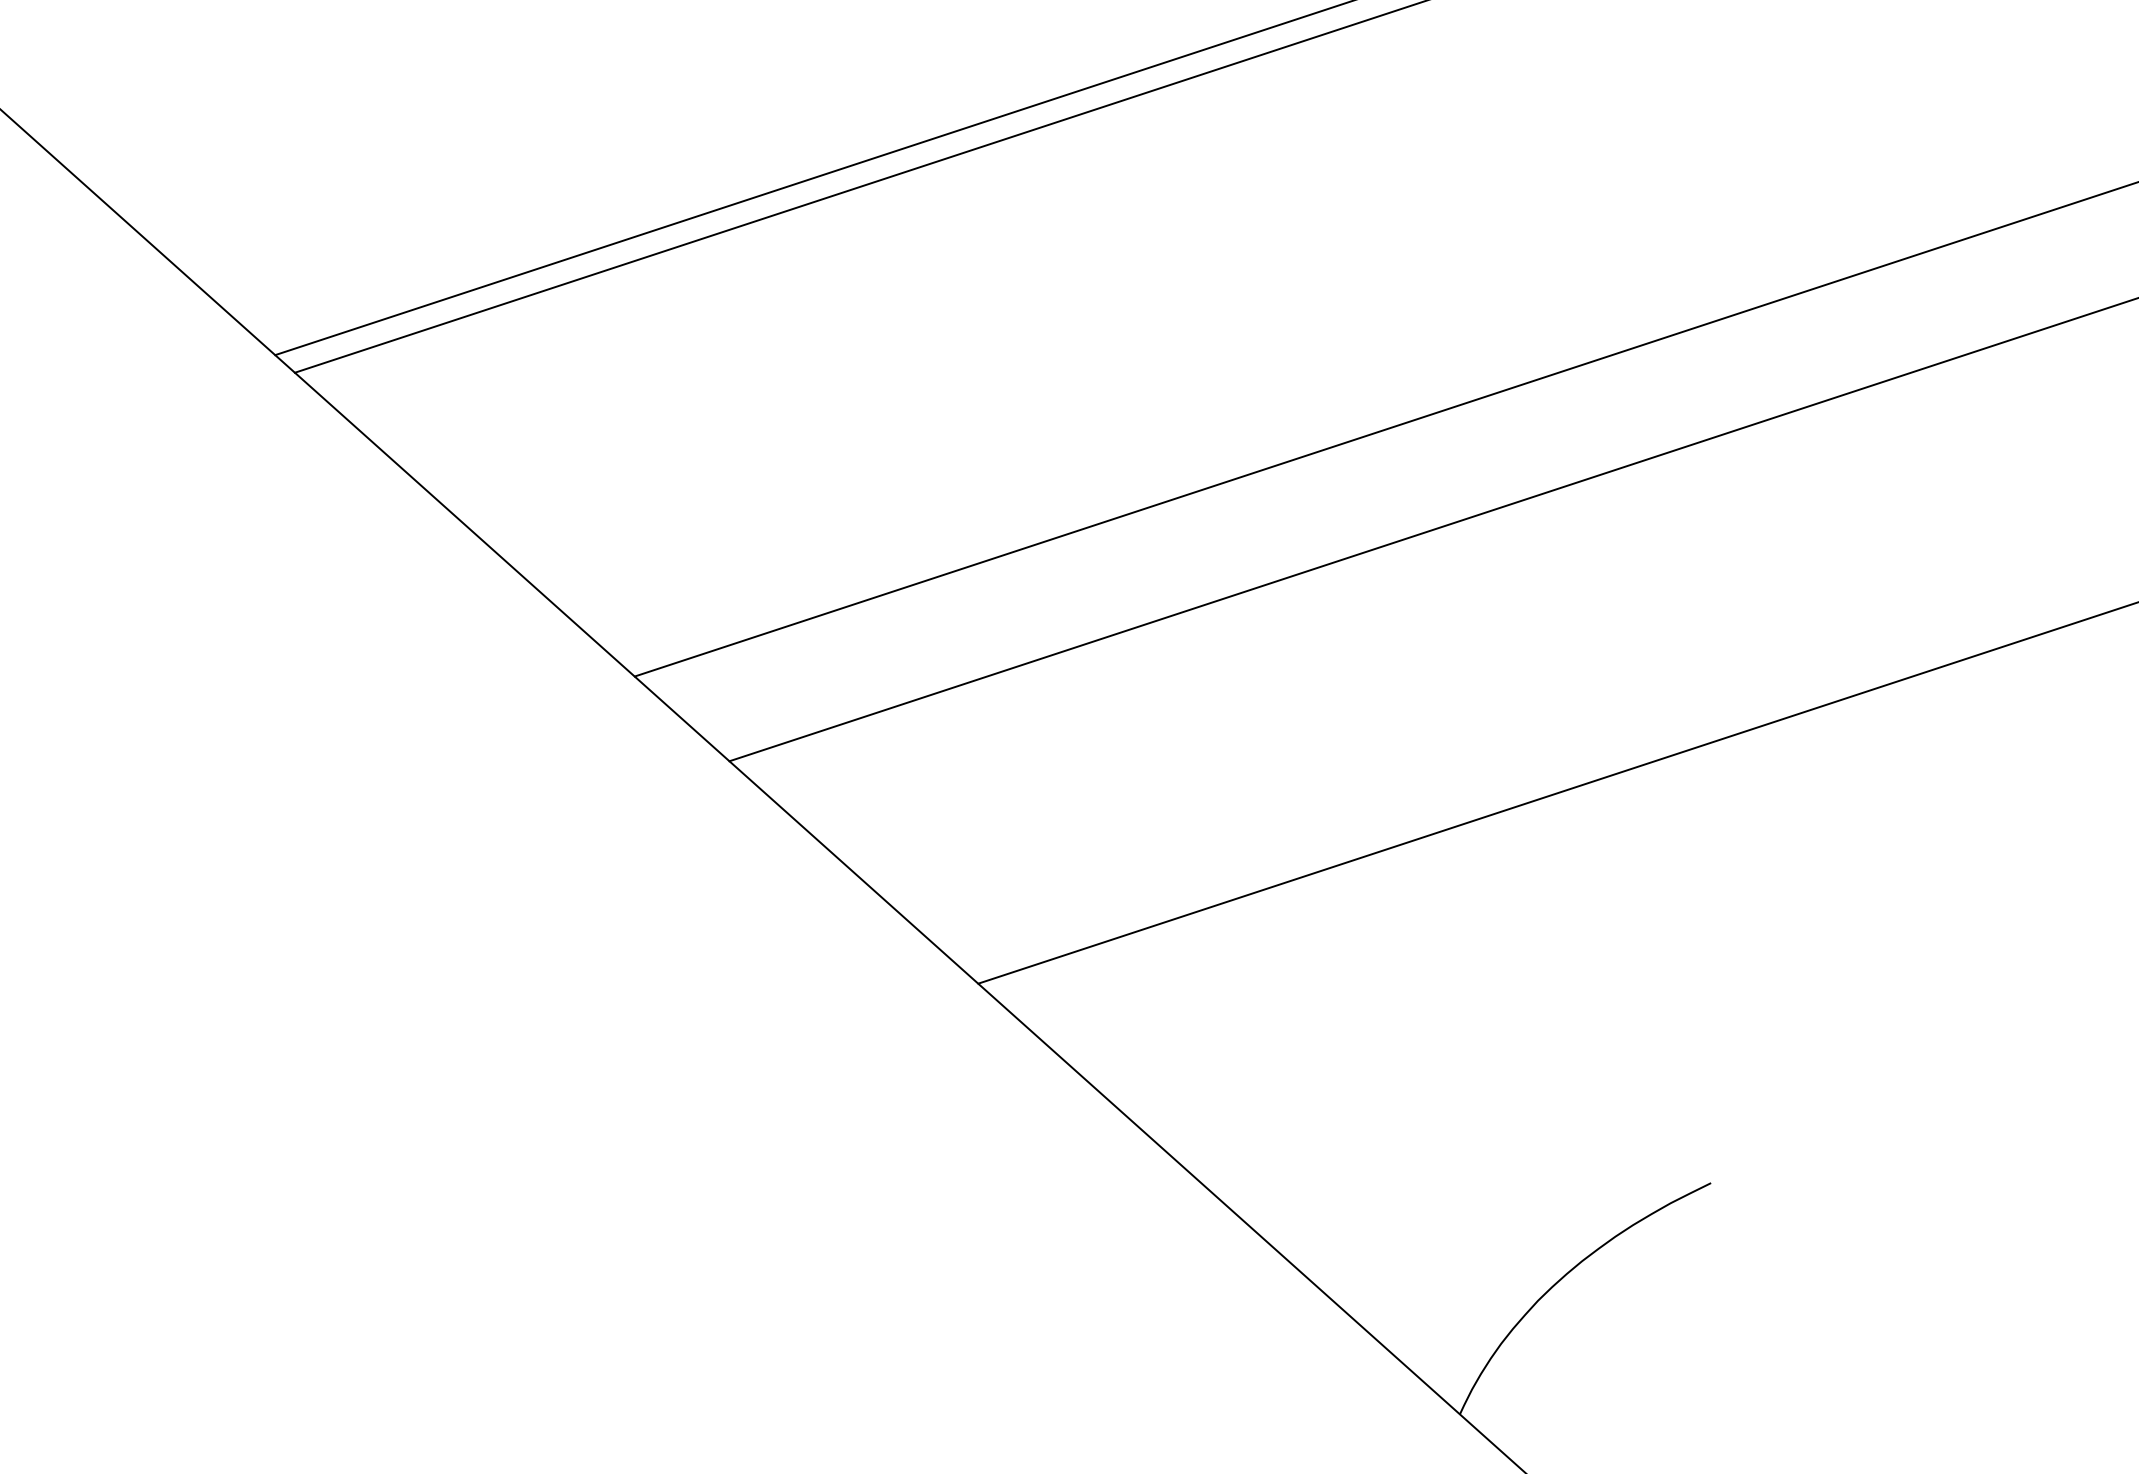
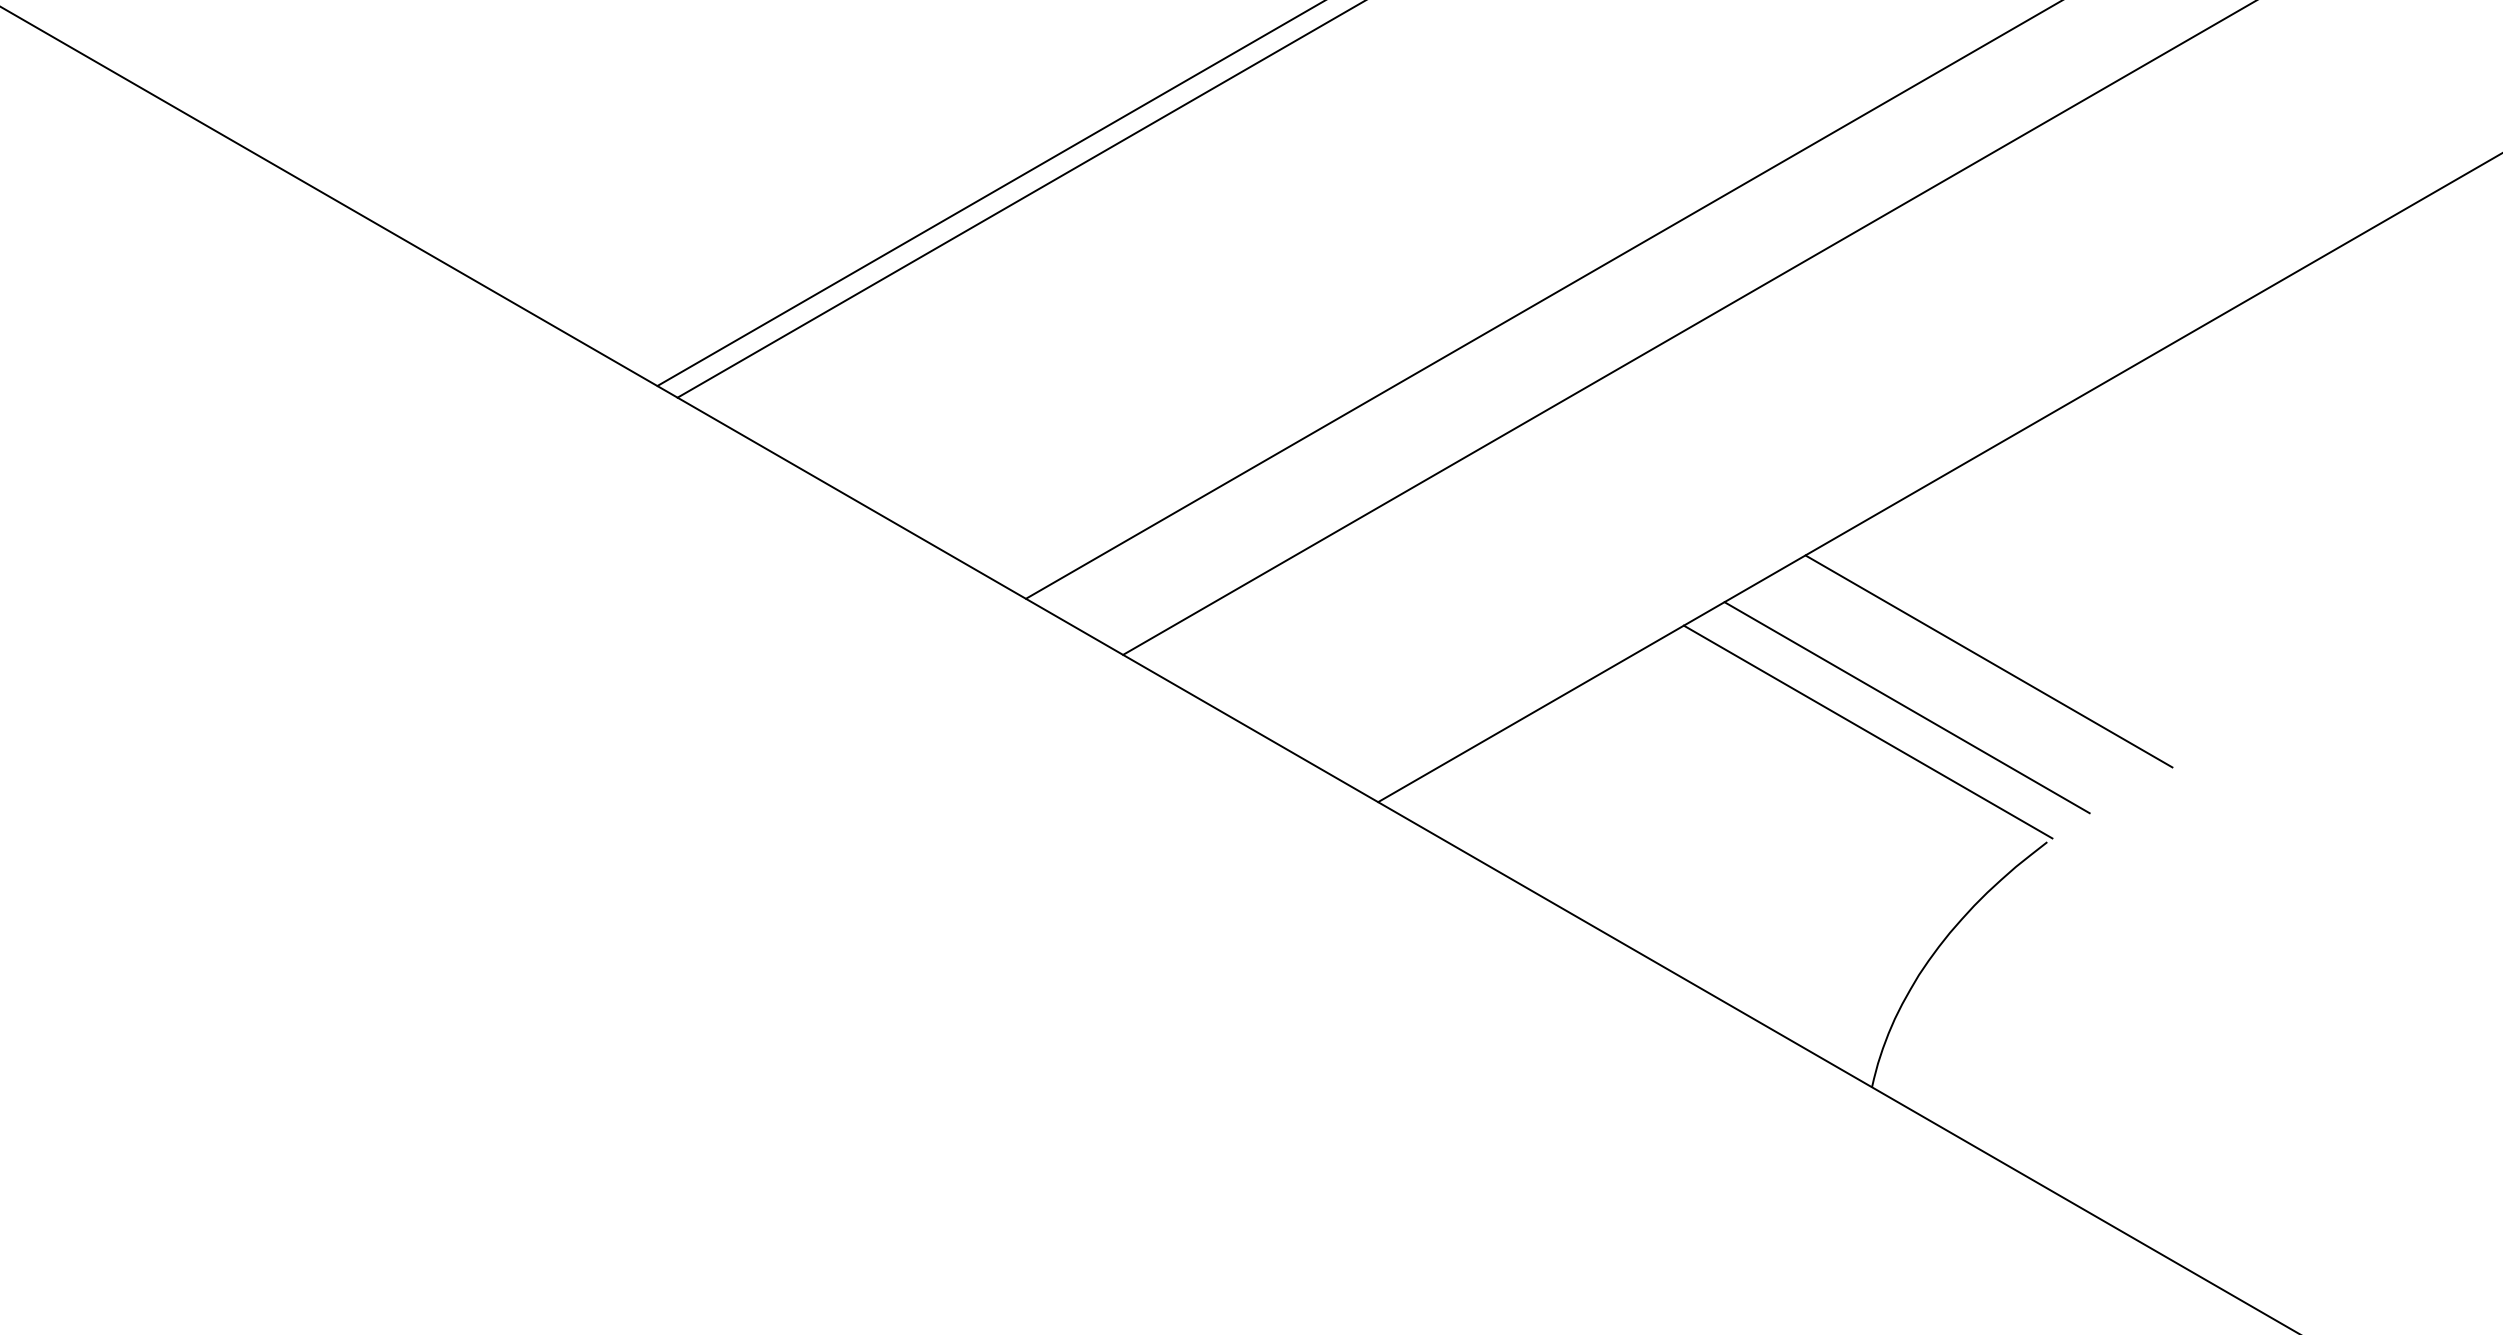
line: (1687, 969) -> (1988, 661), added
line: (1586, 1001) -> (1906, 707), added
line: (1537, 1018) -> (1867, 731), added

